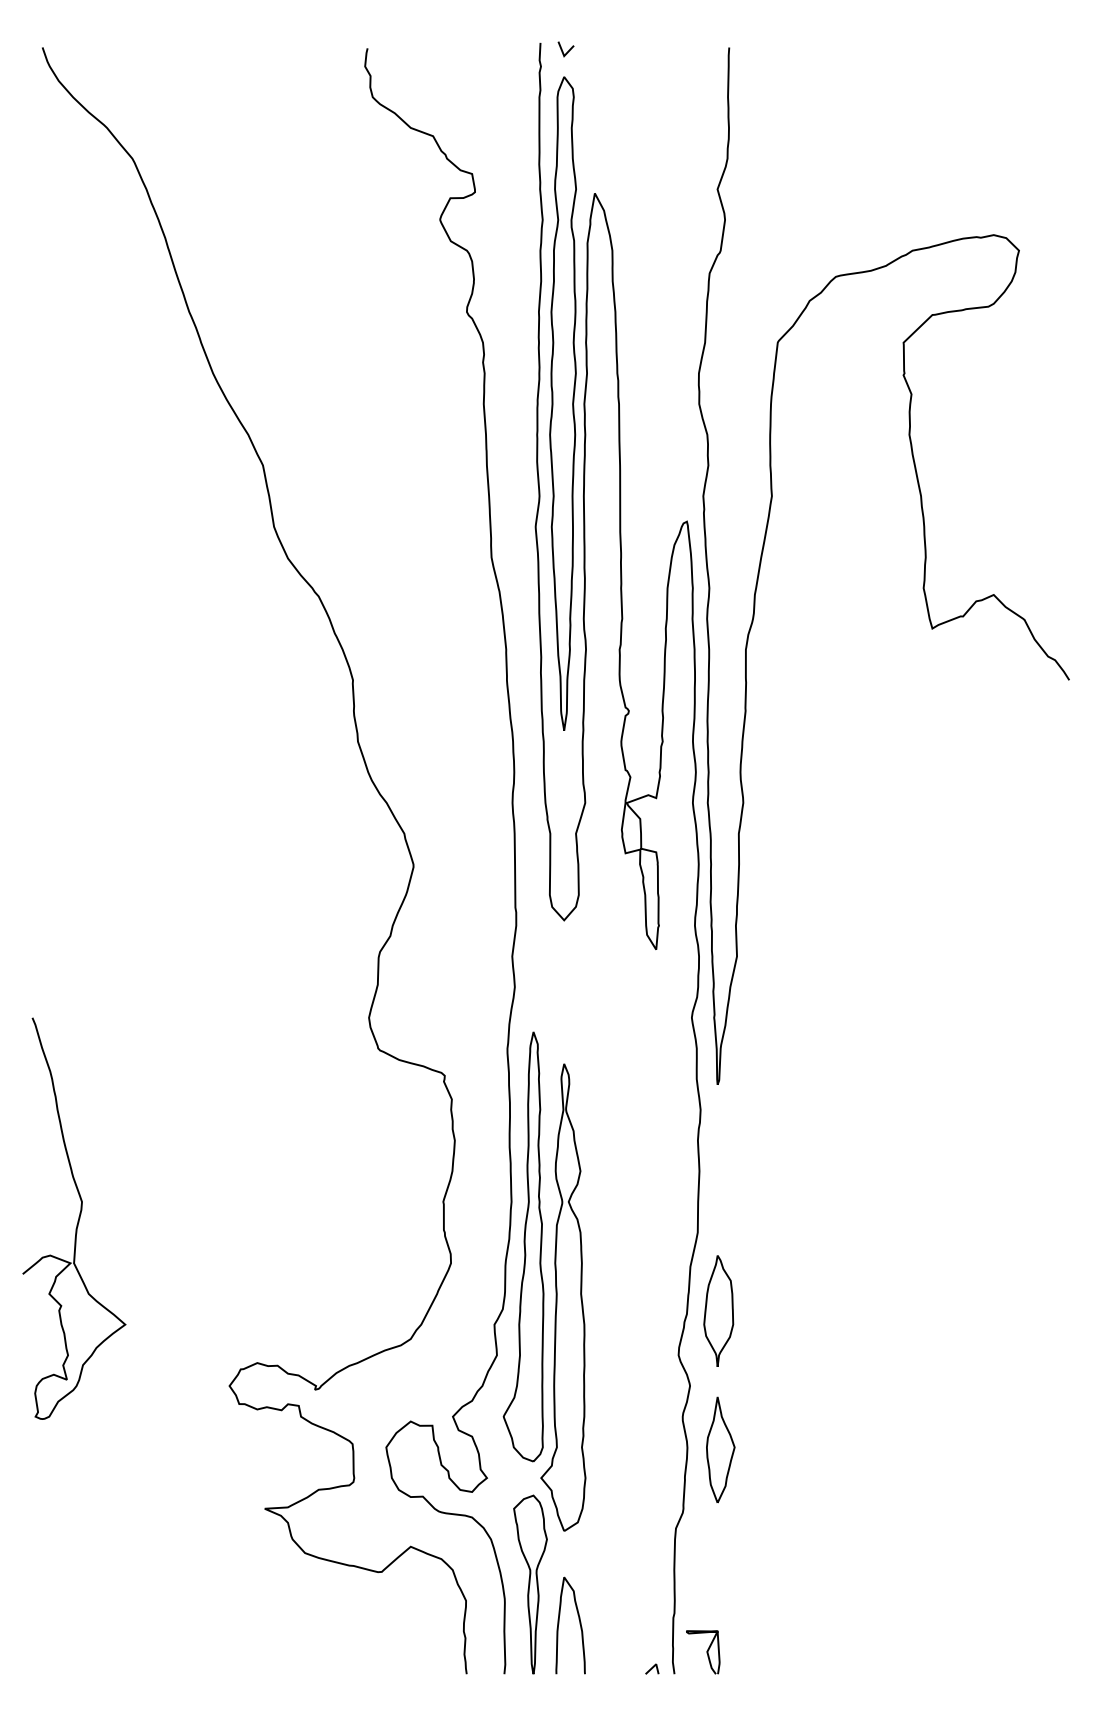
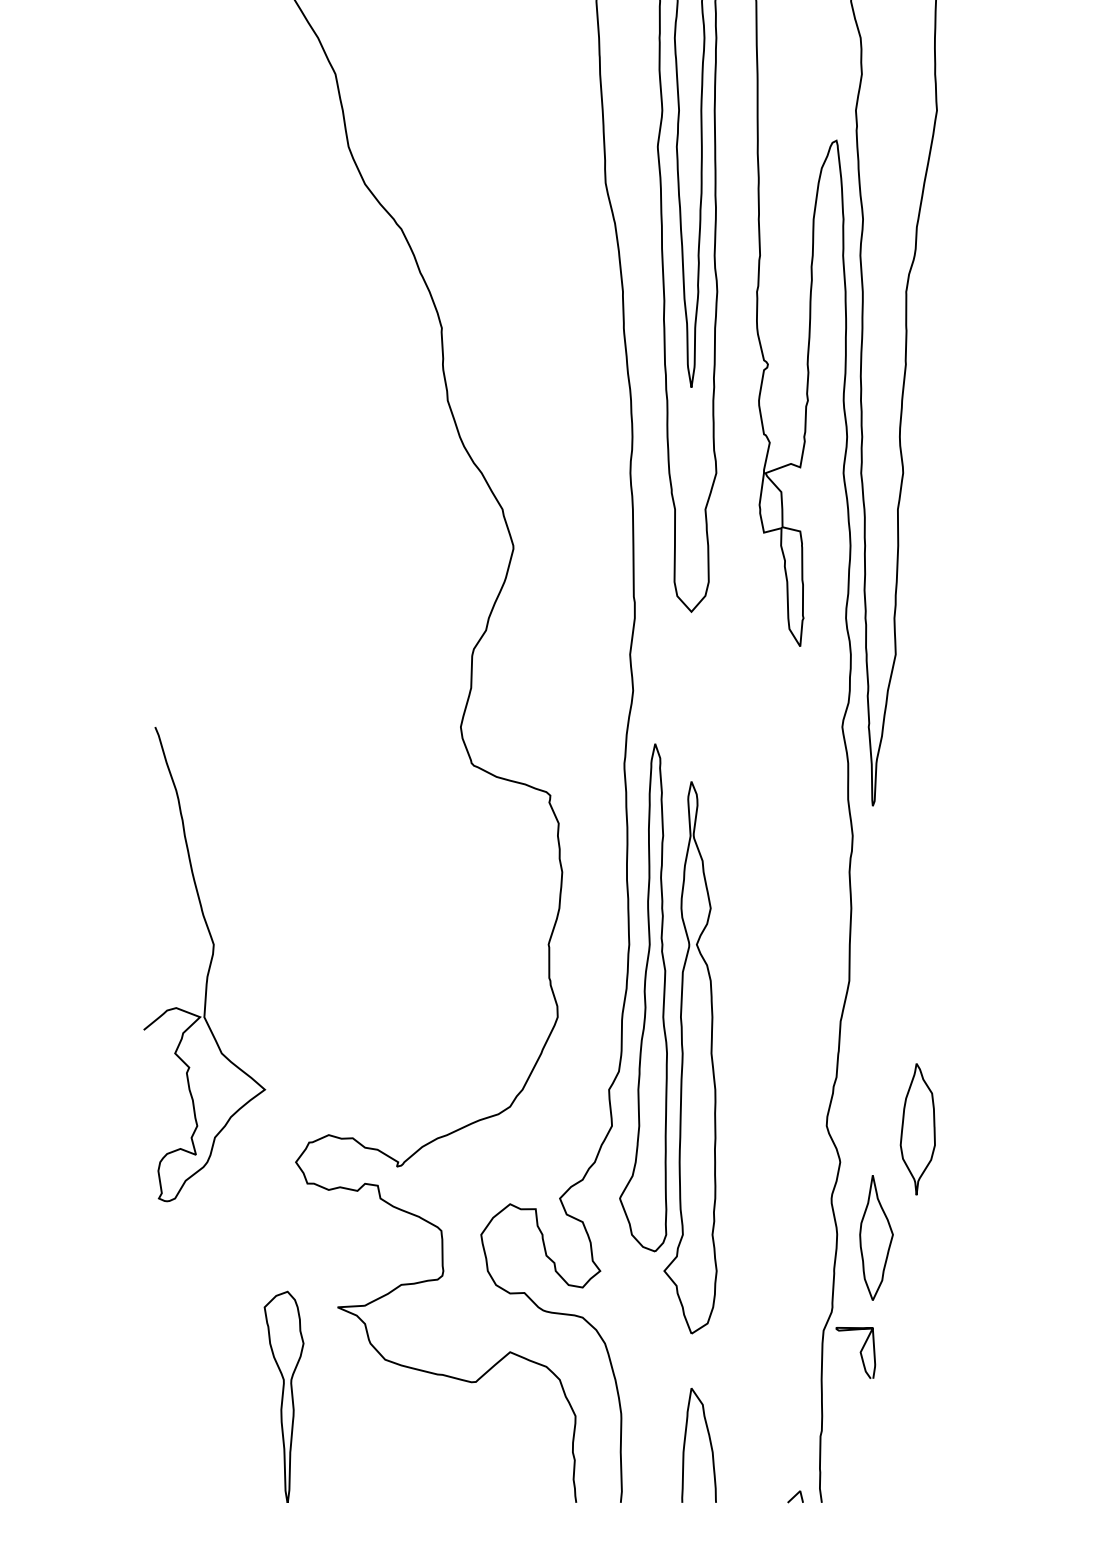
curve: (77, 1220) -> (208, 966), moved
part: (718, 1310) -> (917, 1128), moved
curve: (530, 1584) -> (284, 1396), moved
curve: (706, 1652) -> (859, 1353), moved

